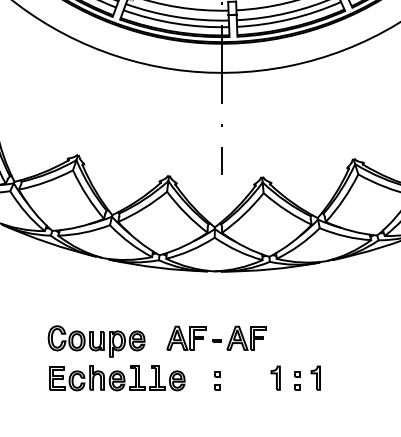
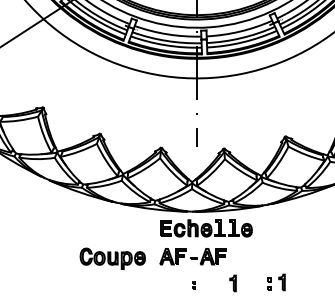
part: (117, 378) -> (206, 228), moved
part: (307, 378) -> (276, 282), moved
part: (216, 379) -> (193, 284), size x0.6

